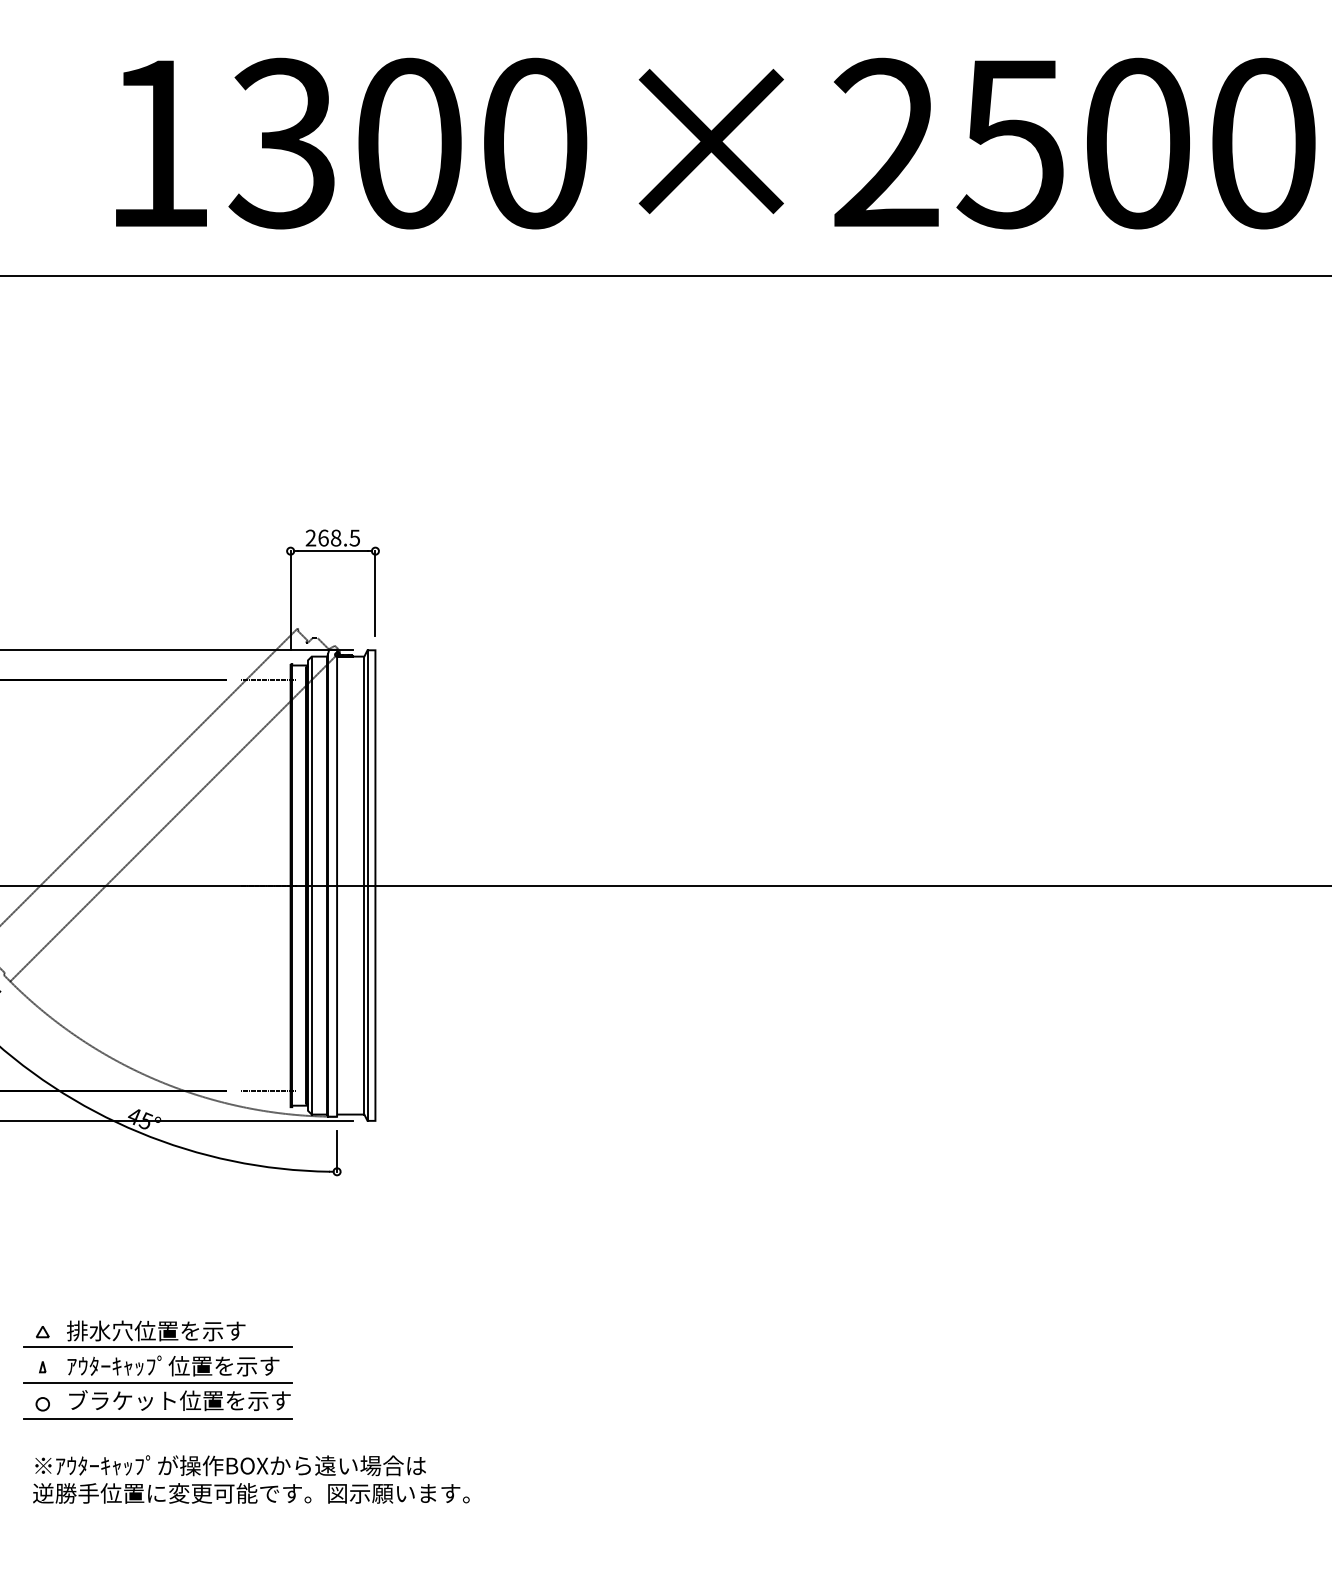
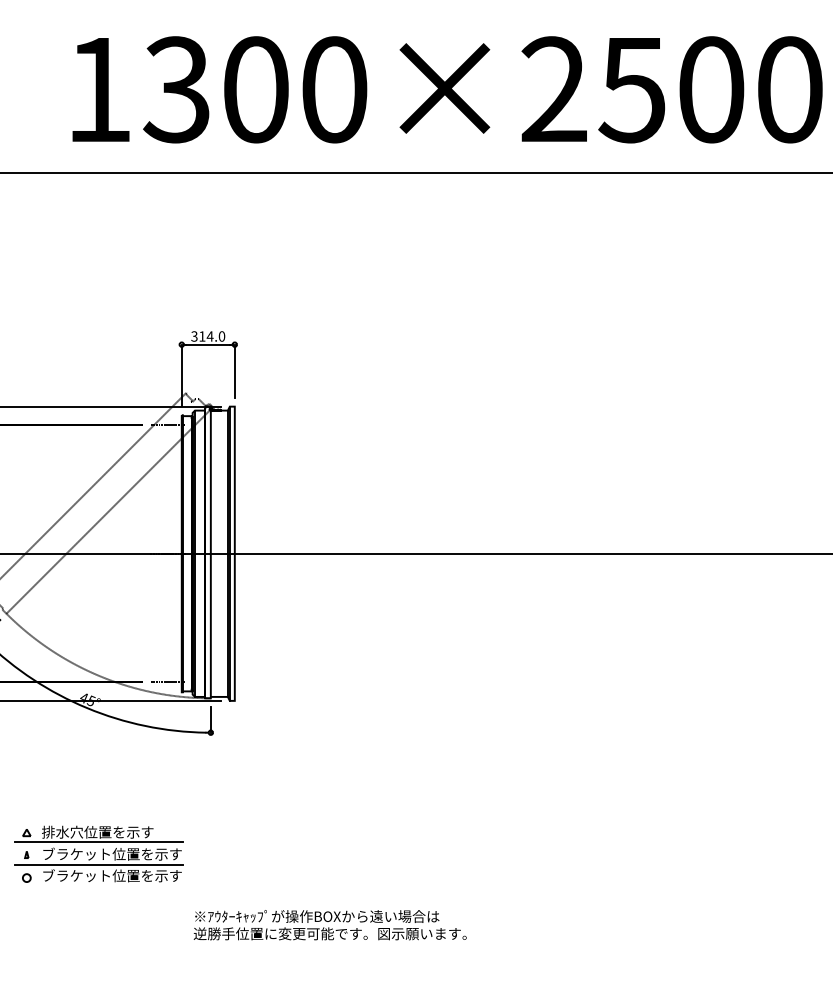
text: (333, 538) -> (208, 336), 268.5 -> 314.0
text: (178, 1364) -> (111, 853), ｱｳﾀｰｷｬｯﾌﾟ位置を示す -> ブラケット位置を示す
line: (157, 1417) -> (98, 886), removed
text: (250, 1480) -> (329, 925), moved

